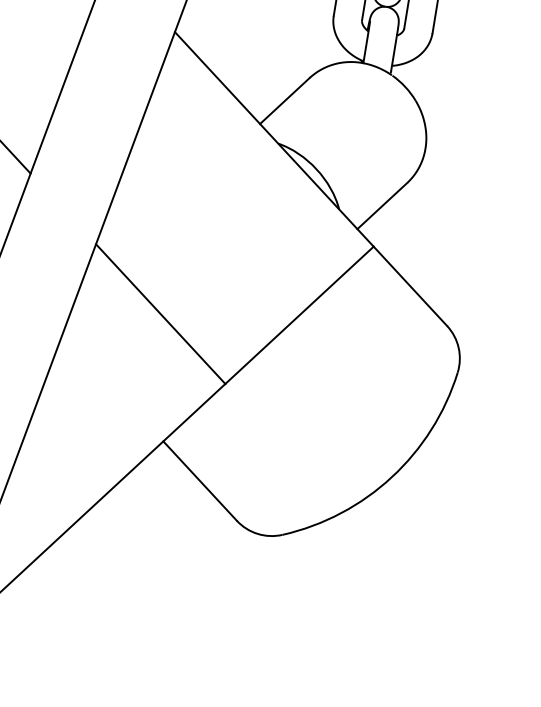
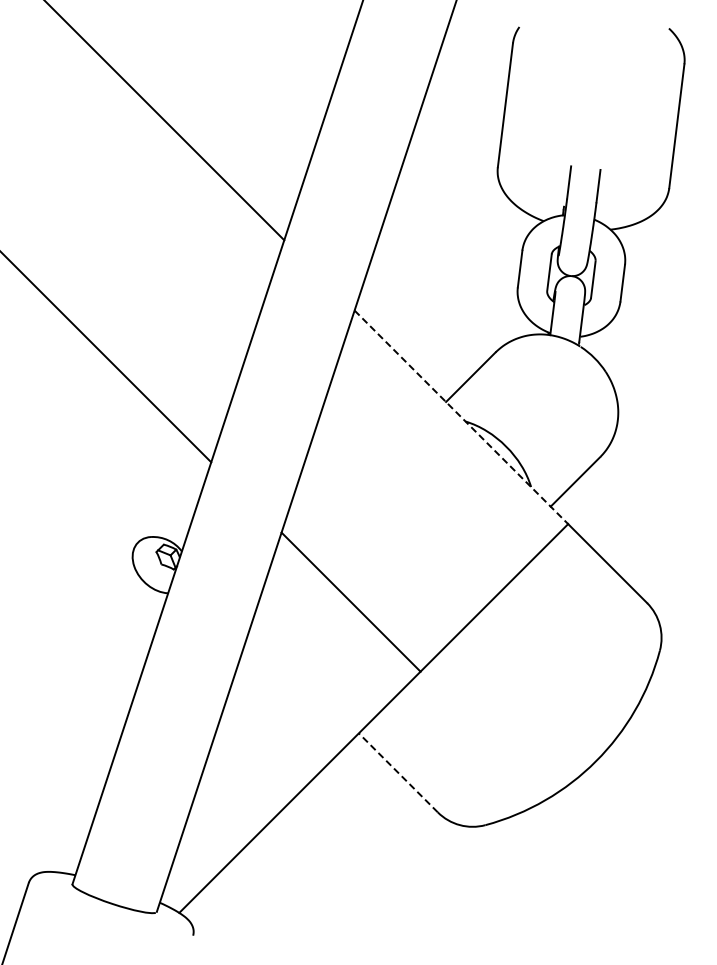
line: (274, 139) -> (461, 417), solid -> dashed
line: (200, 480) -> (398, 772), solid -> dashed

